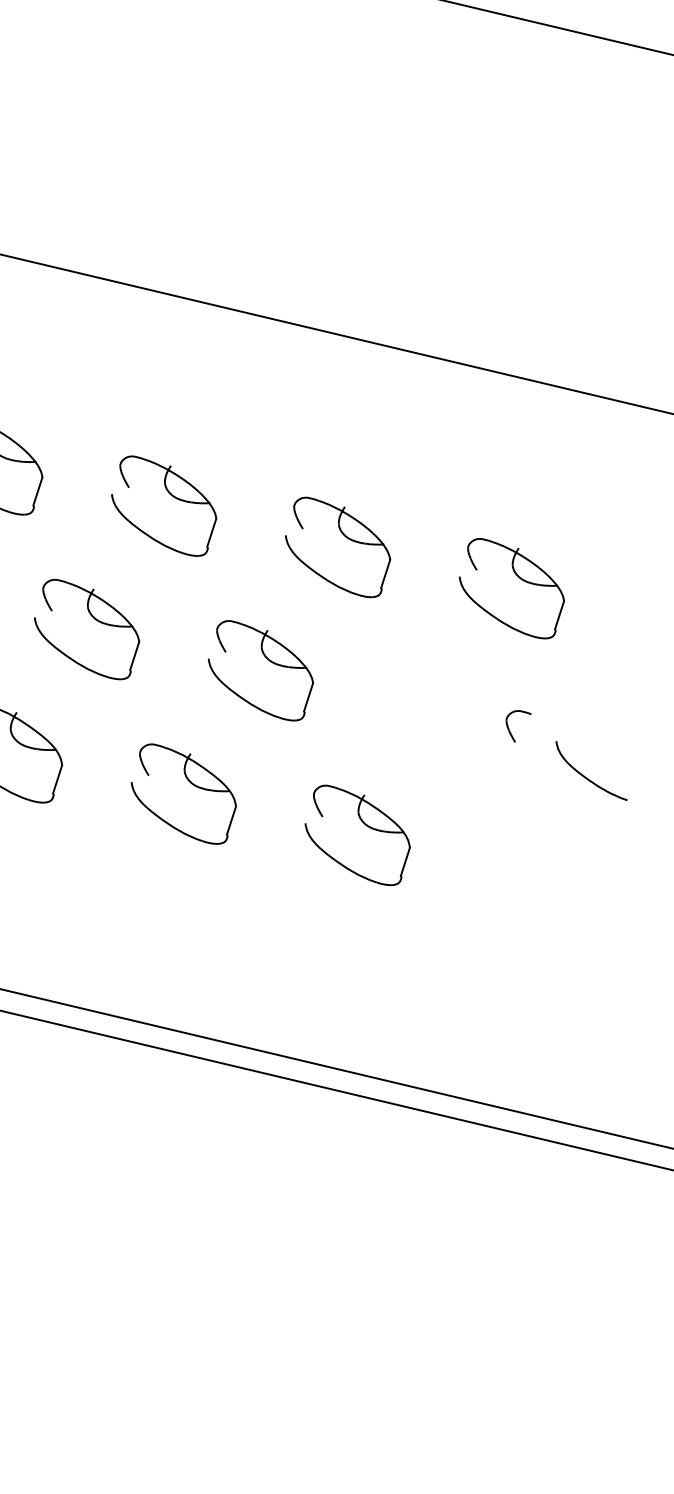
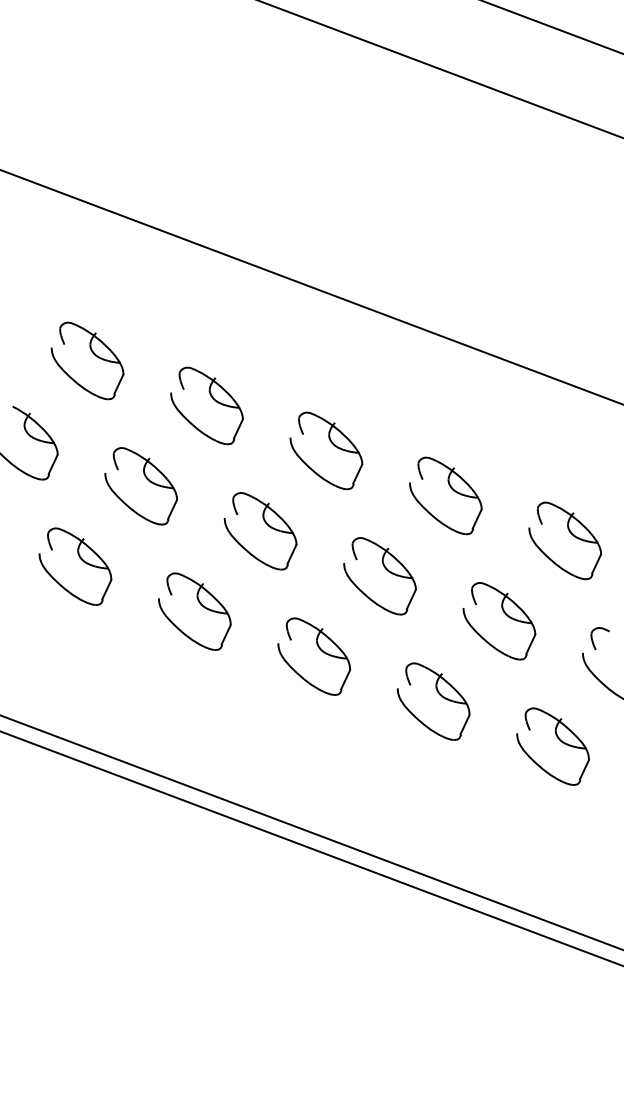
part: (441, 701) -> (505, 614), added
part: (510, 729) -> (593, 640), moved
part: (537, 865) -> (558, 739), added

